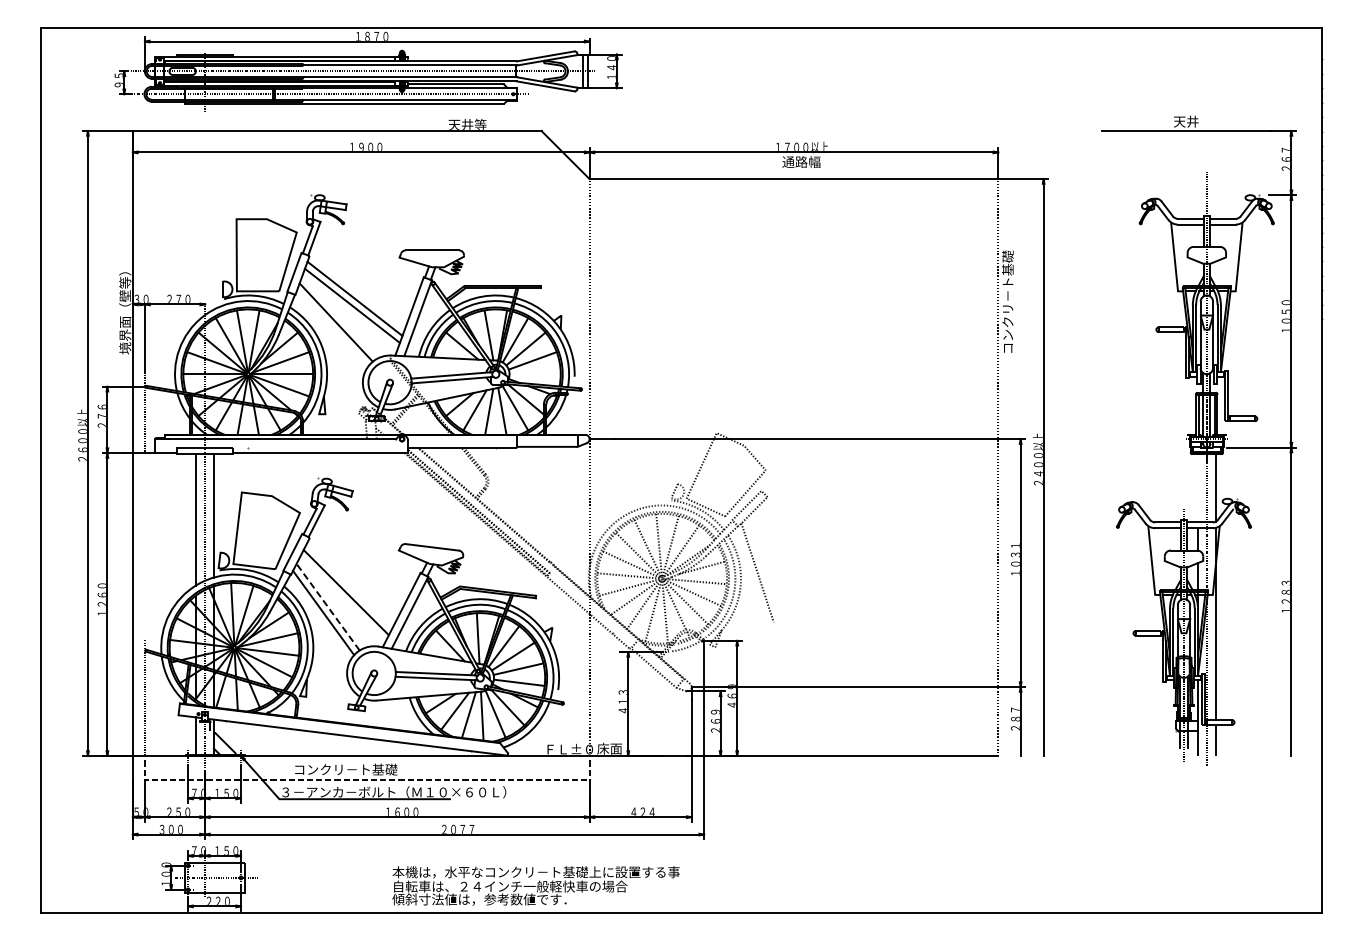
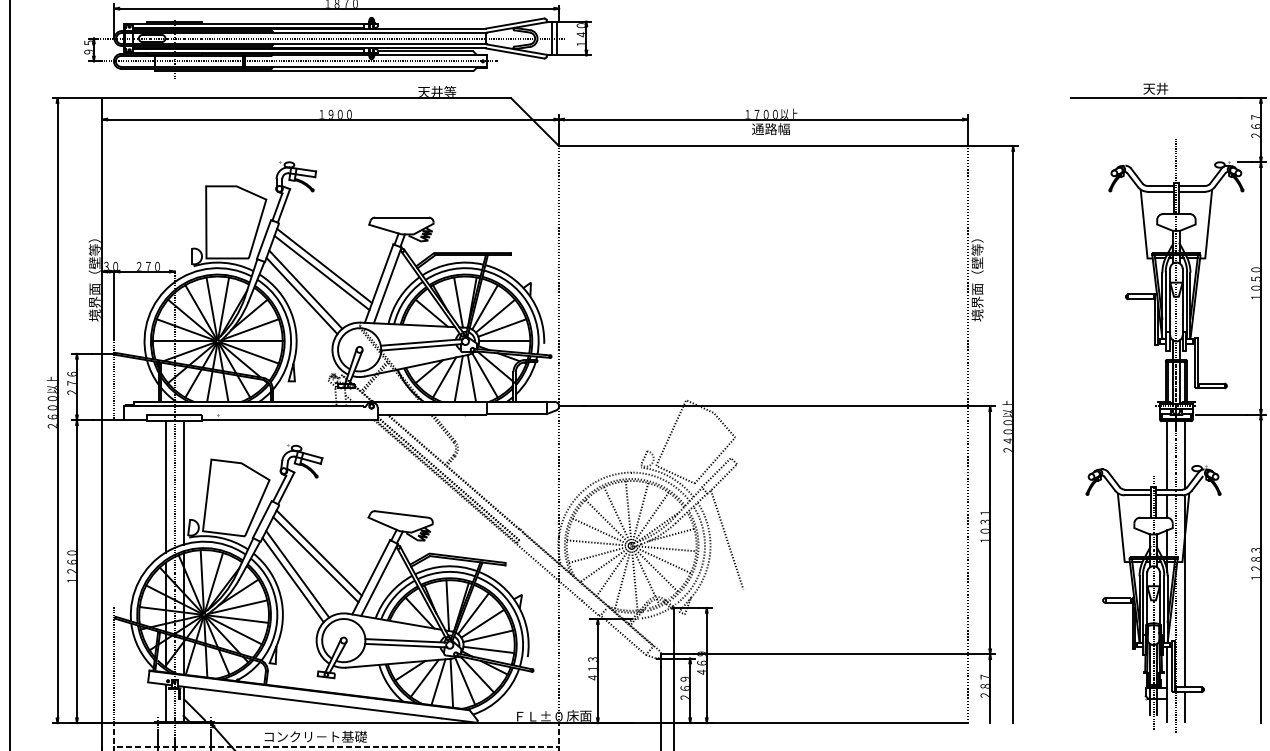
text: (1007, 302) -> (977, 269), コンクリ－ト基礎 -> 境界面（壁等）
line: (331, 328) -> (301, 295), added
line: (534, 374) -> (504, 341), added
line: (1197, 488) -> (1167, 455), added
line: (349, 585) -> (319, 552), added
line: (328, 607) -> (298, 574), dashed -> solid

